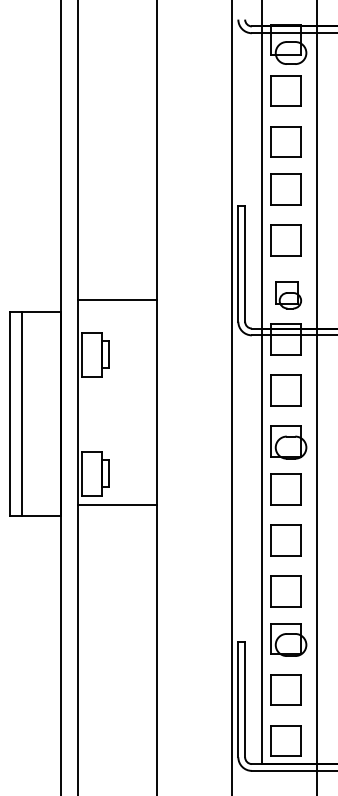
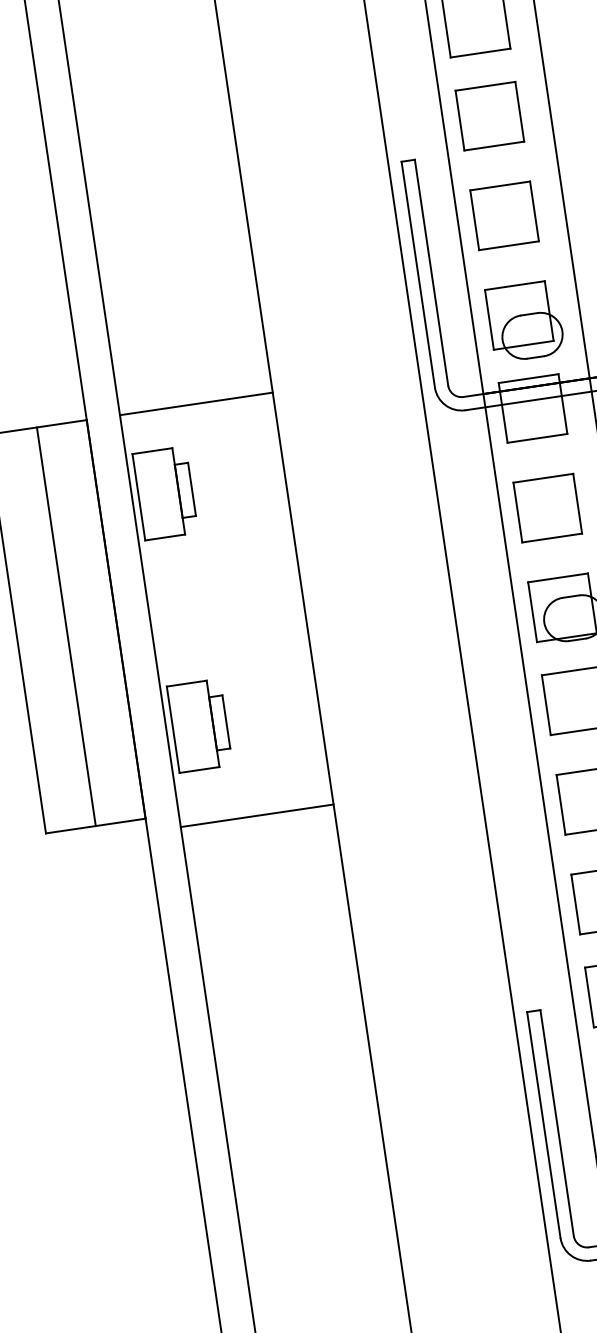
part: (288, 295) -> (525, 321), size x1.43
line: (117, 300) -> (196, 404), moved
line: (21, 414) -> (65, 627), moved
line: (117, 505) -> (257, 816), moved

